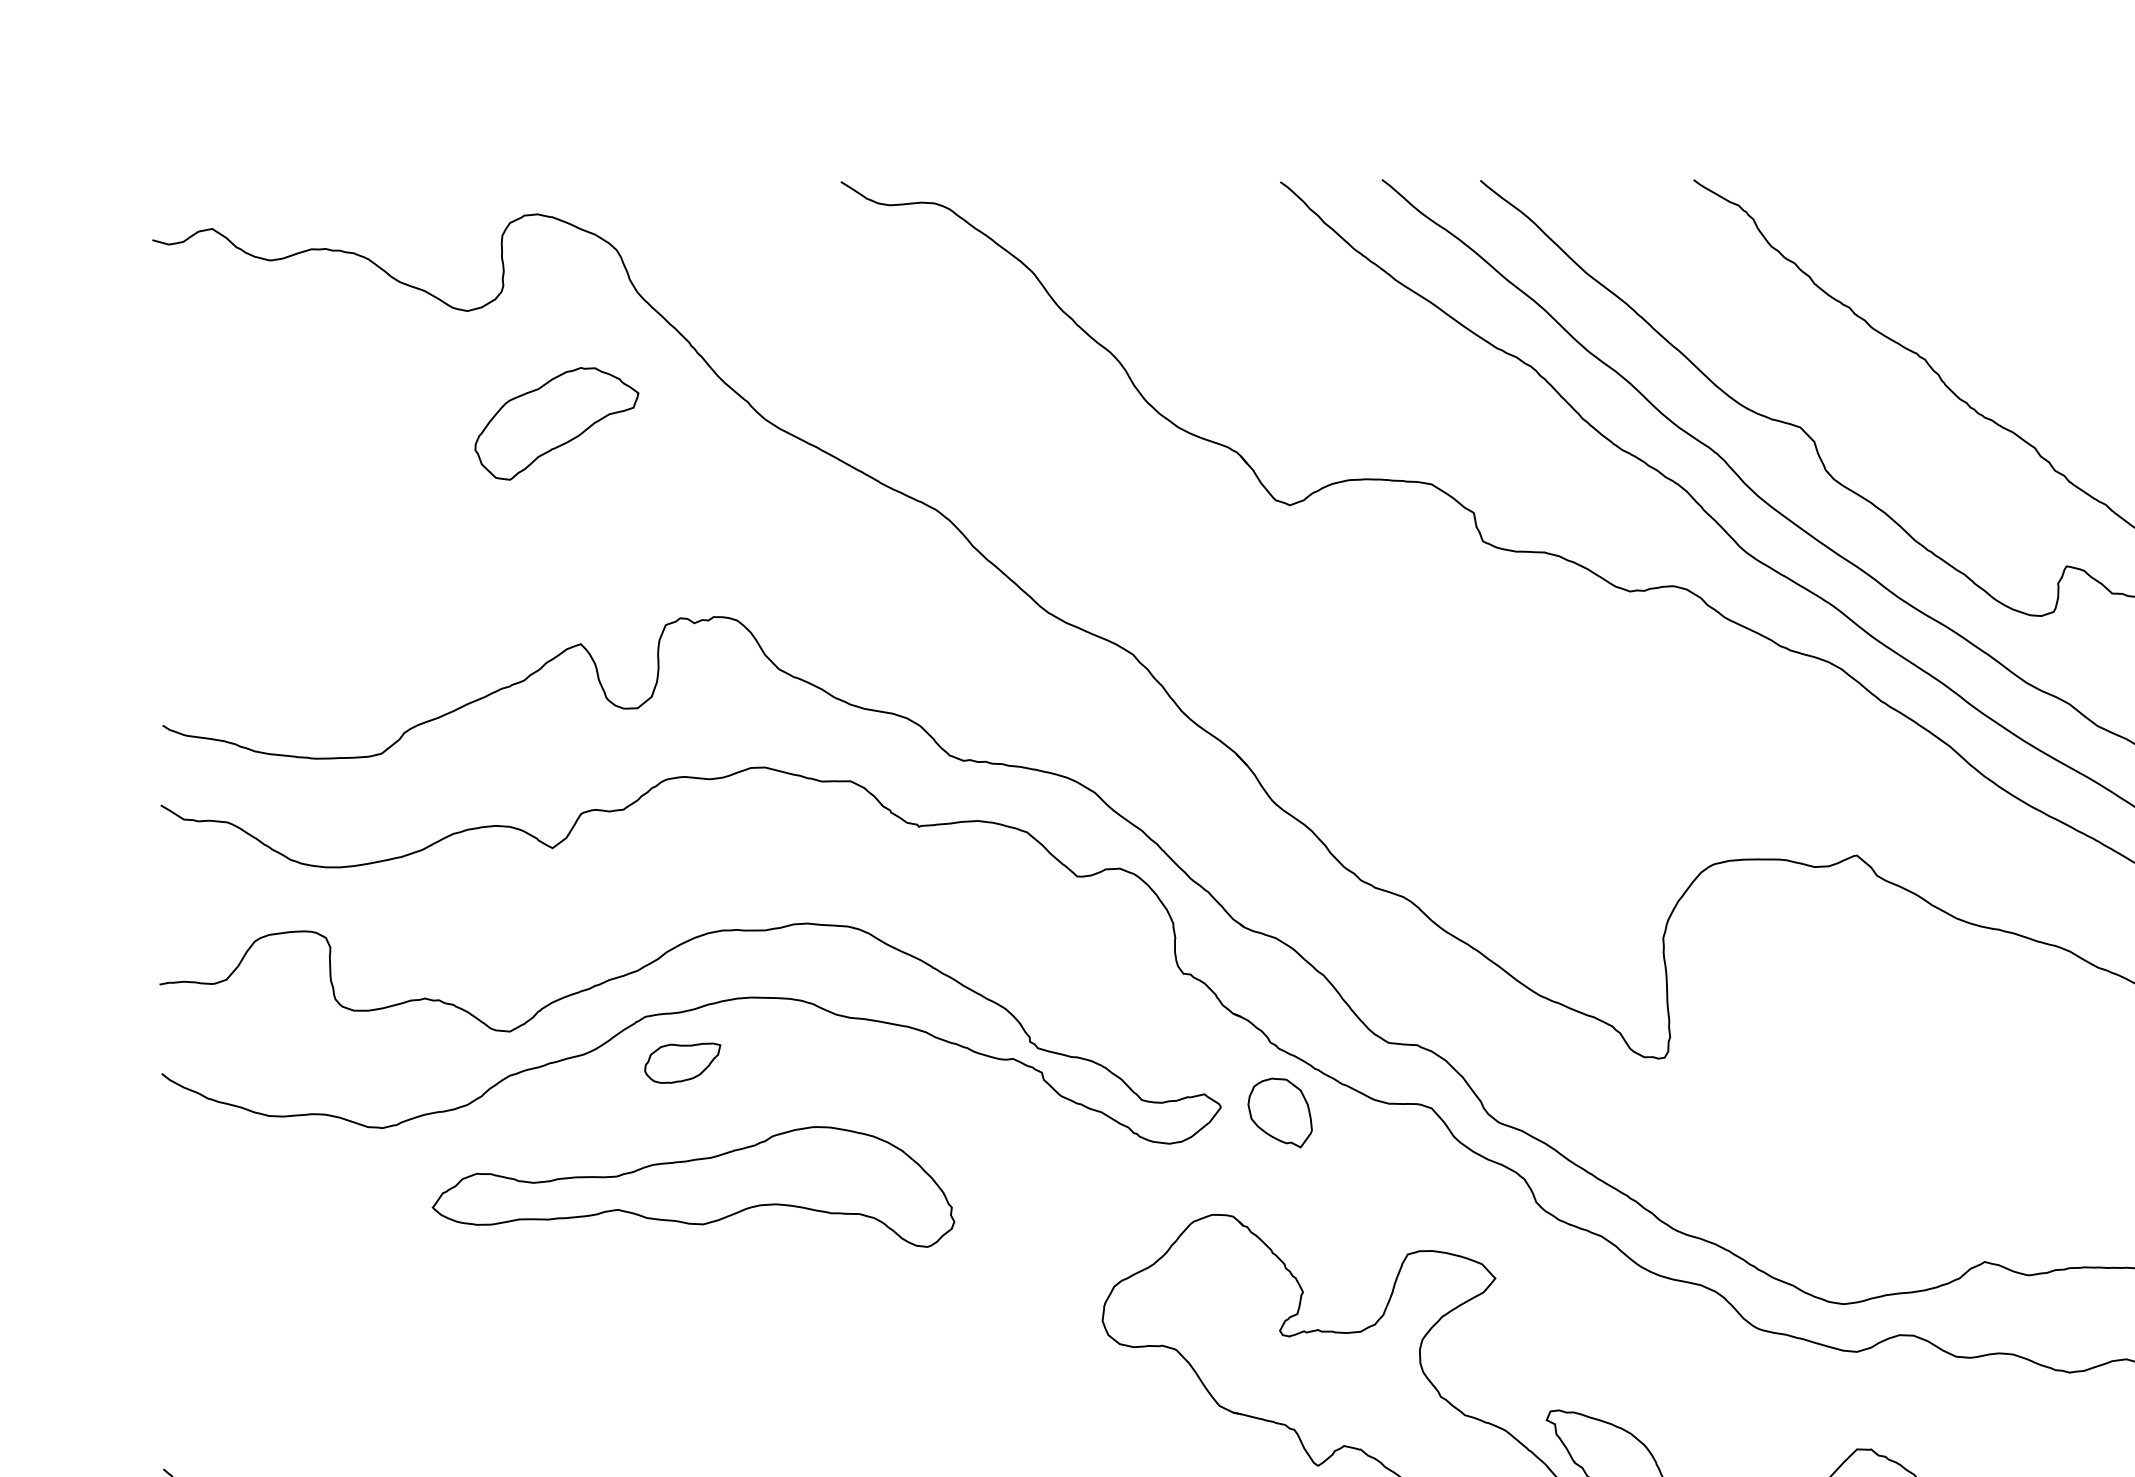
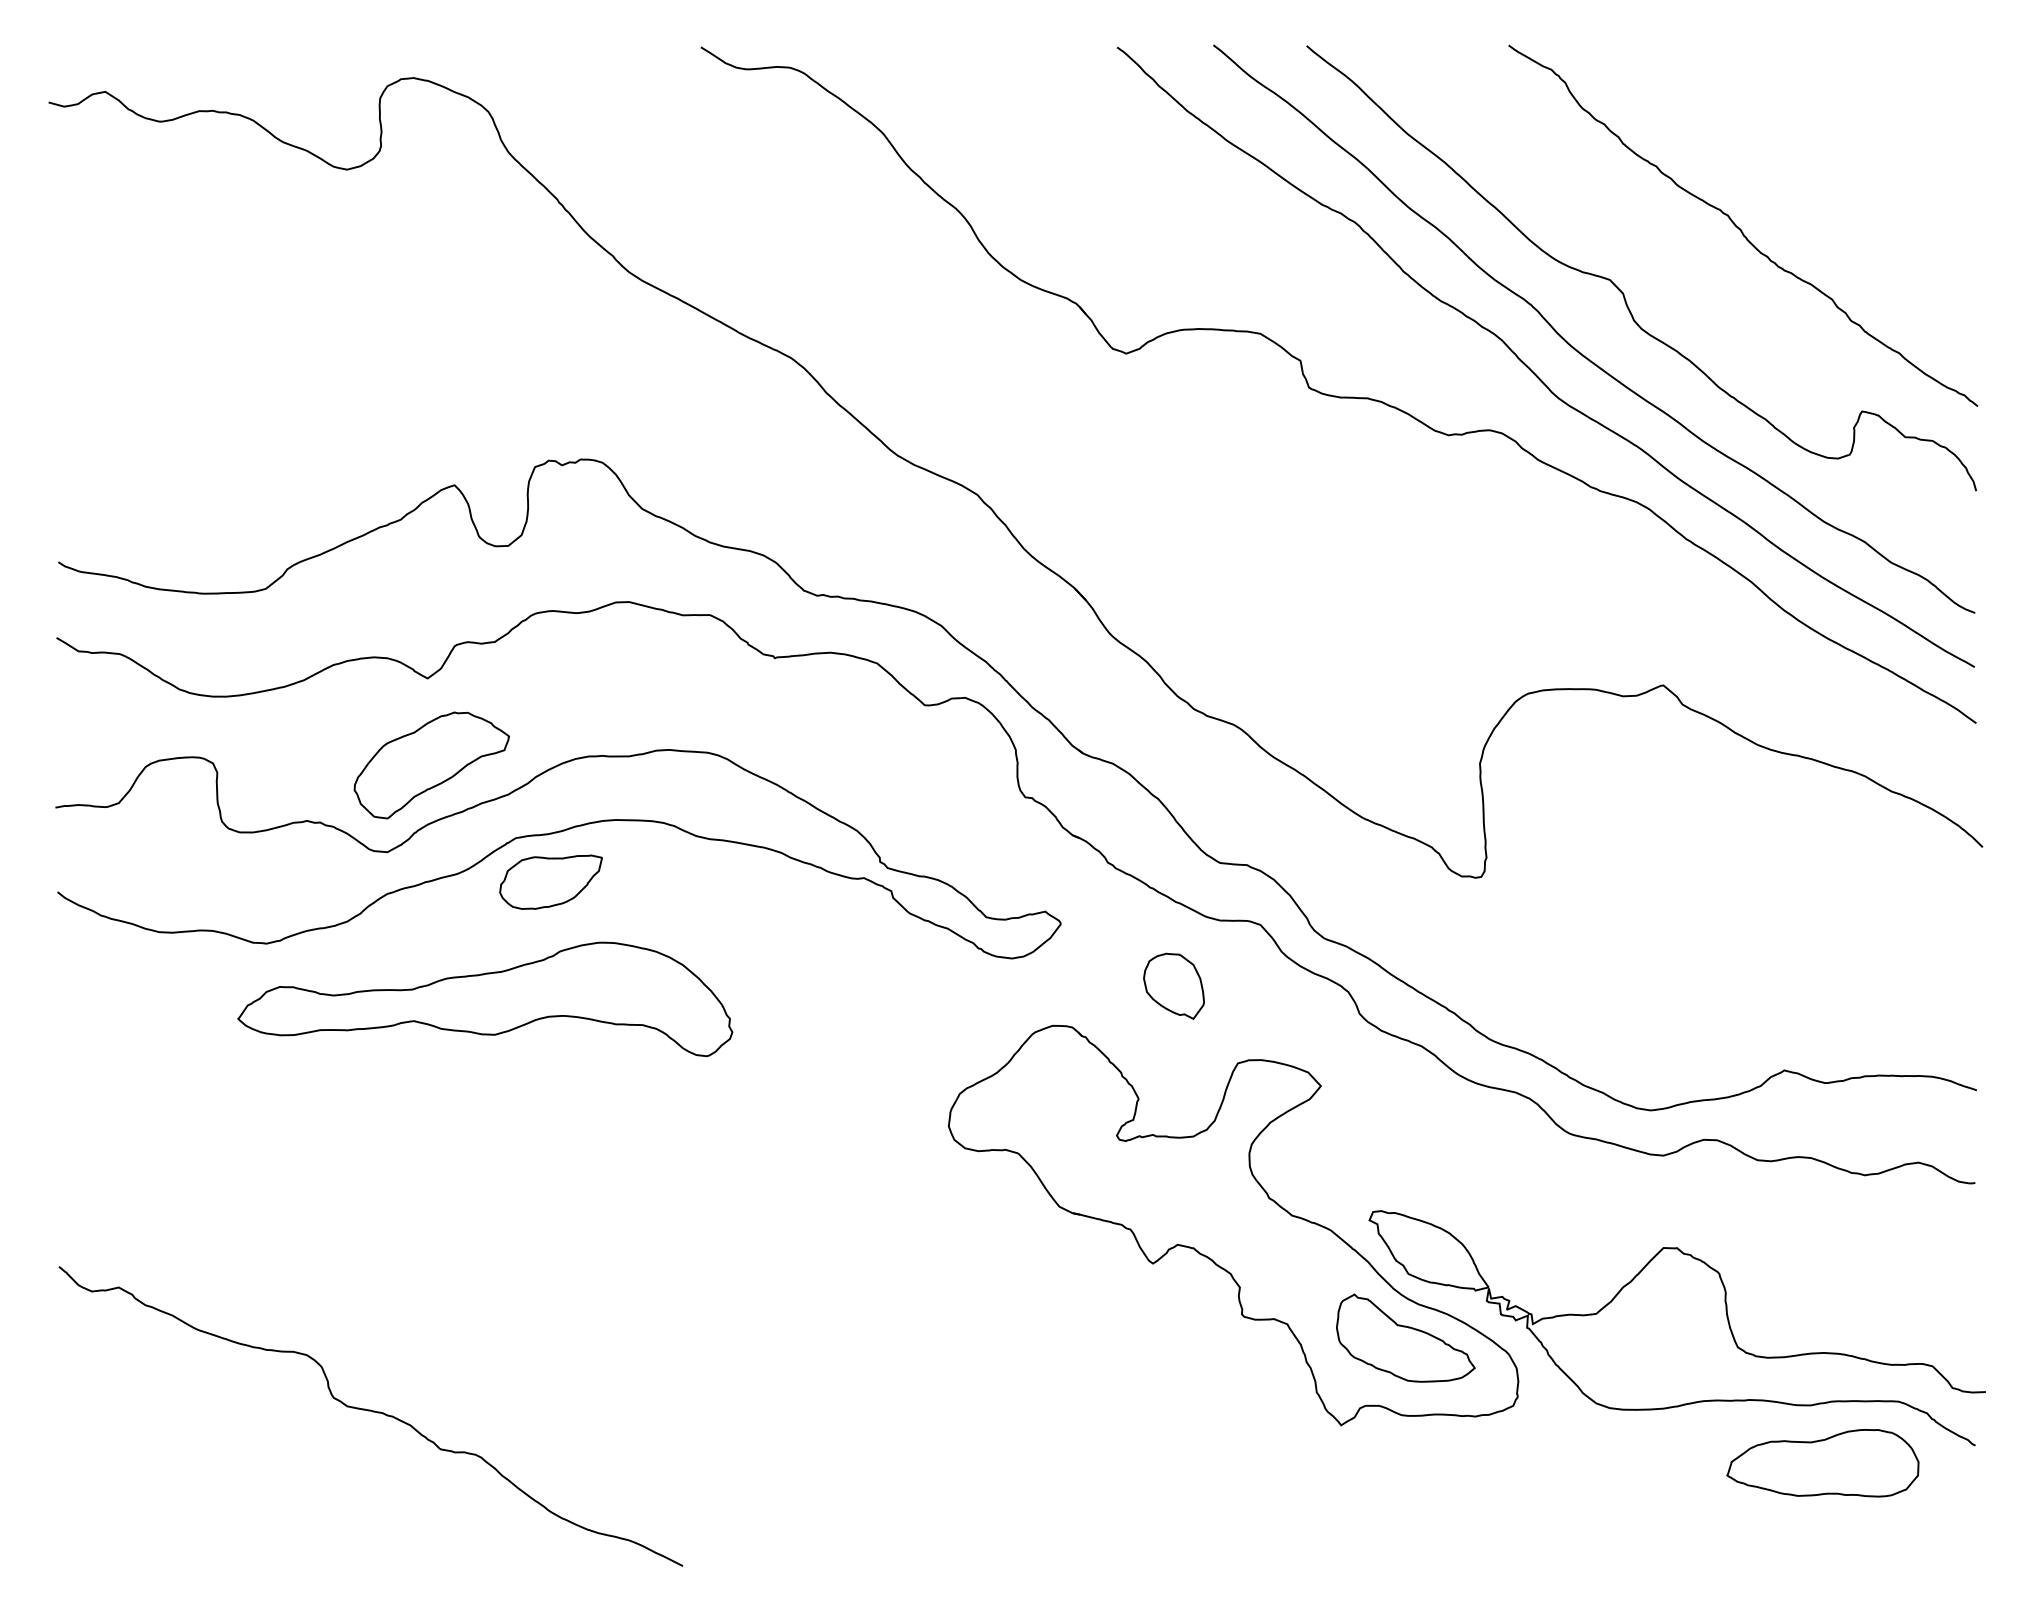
part: (556, 423) -> (431, 765), moved
part: (682, 1062) -> (550, 881), size x1.43
part: (1279, 1112) -> (1173, 985), moved
part: (693, 1187) -> (485, 999), moved

